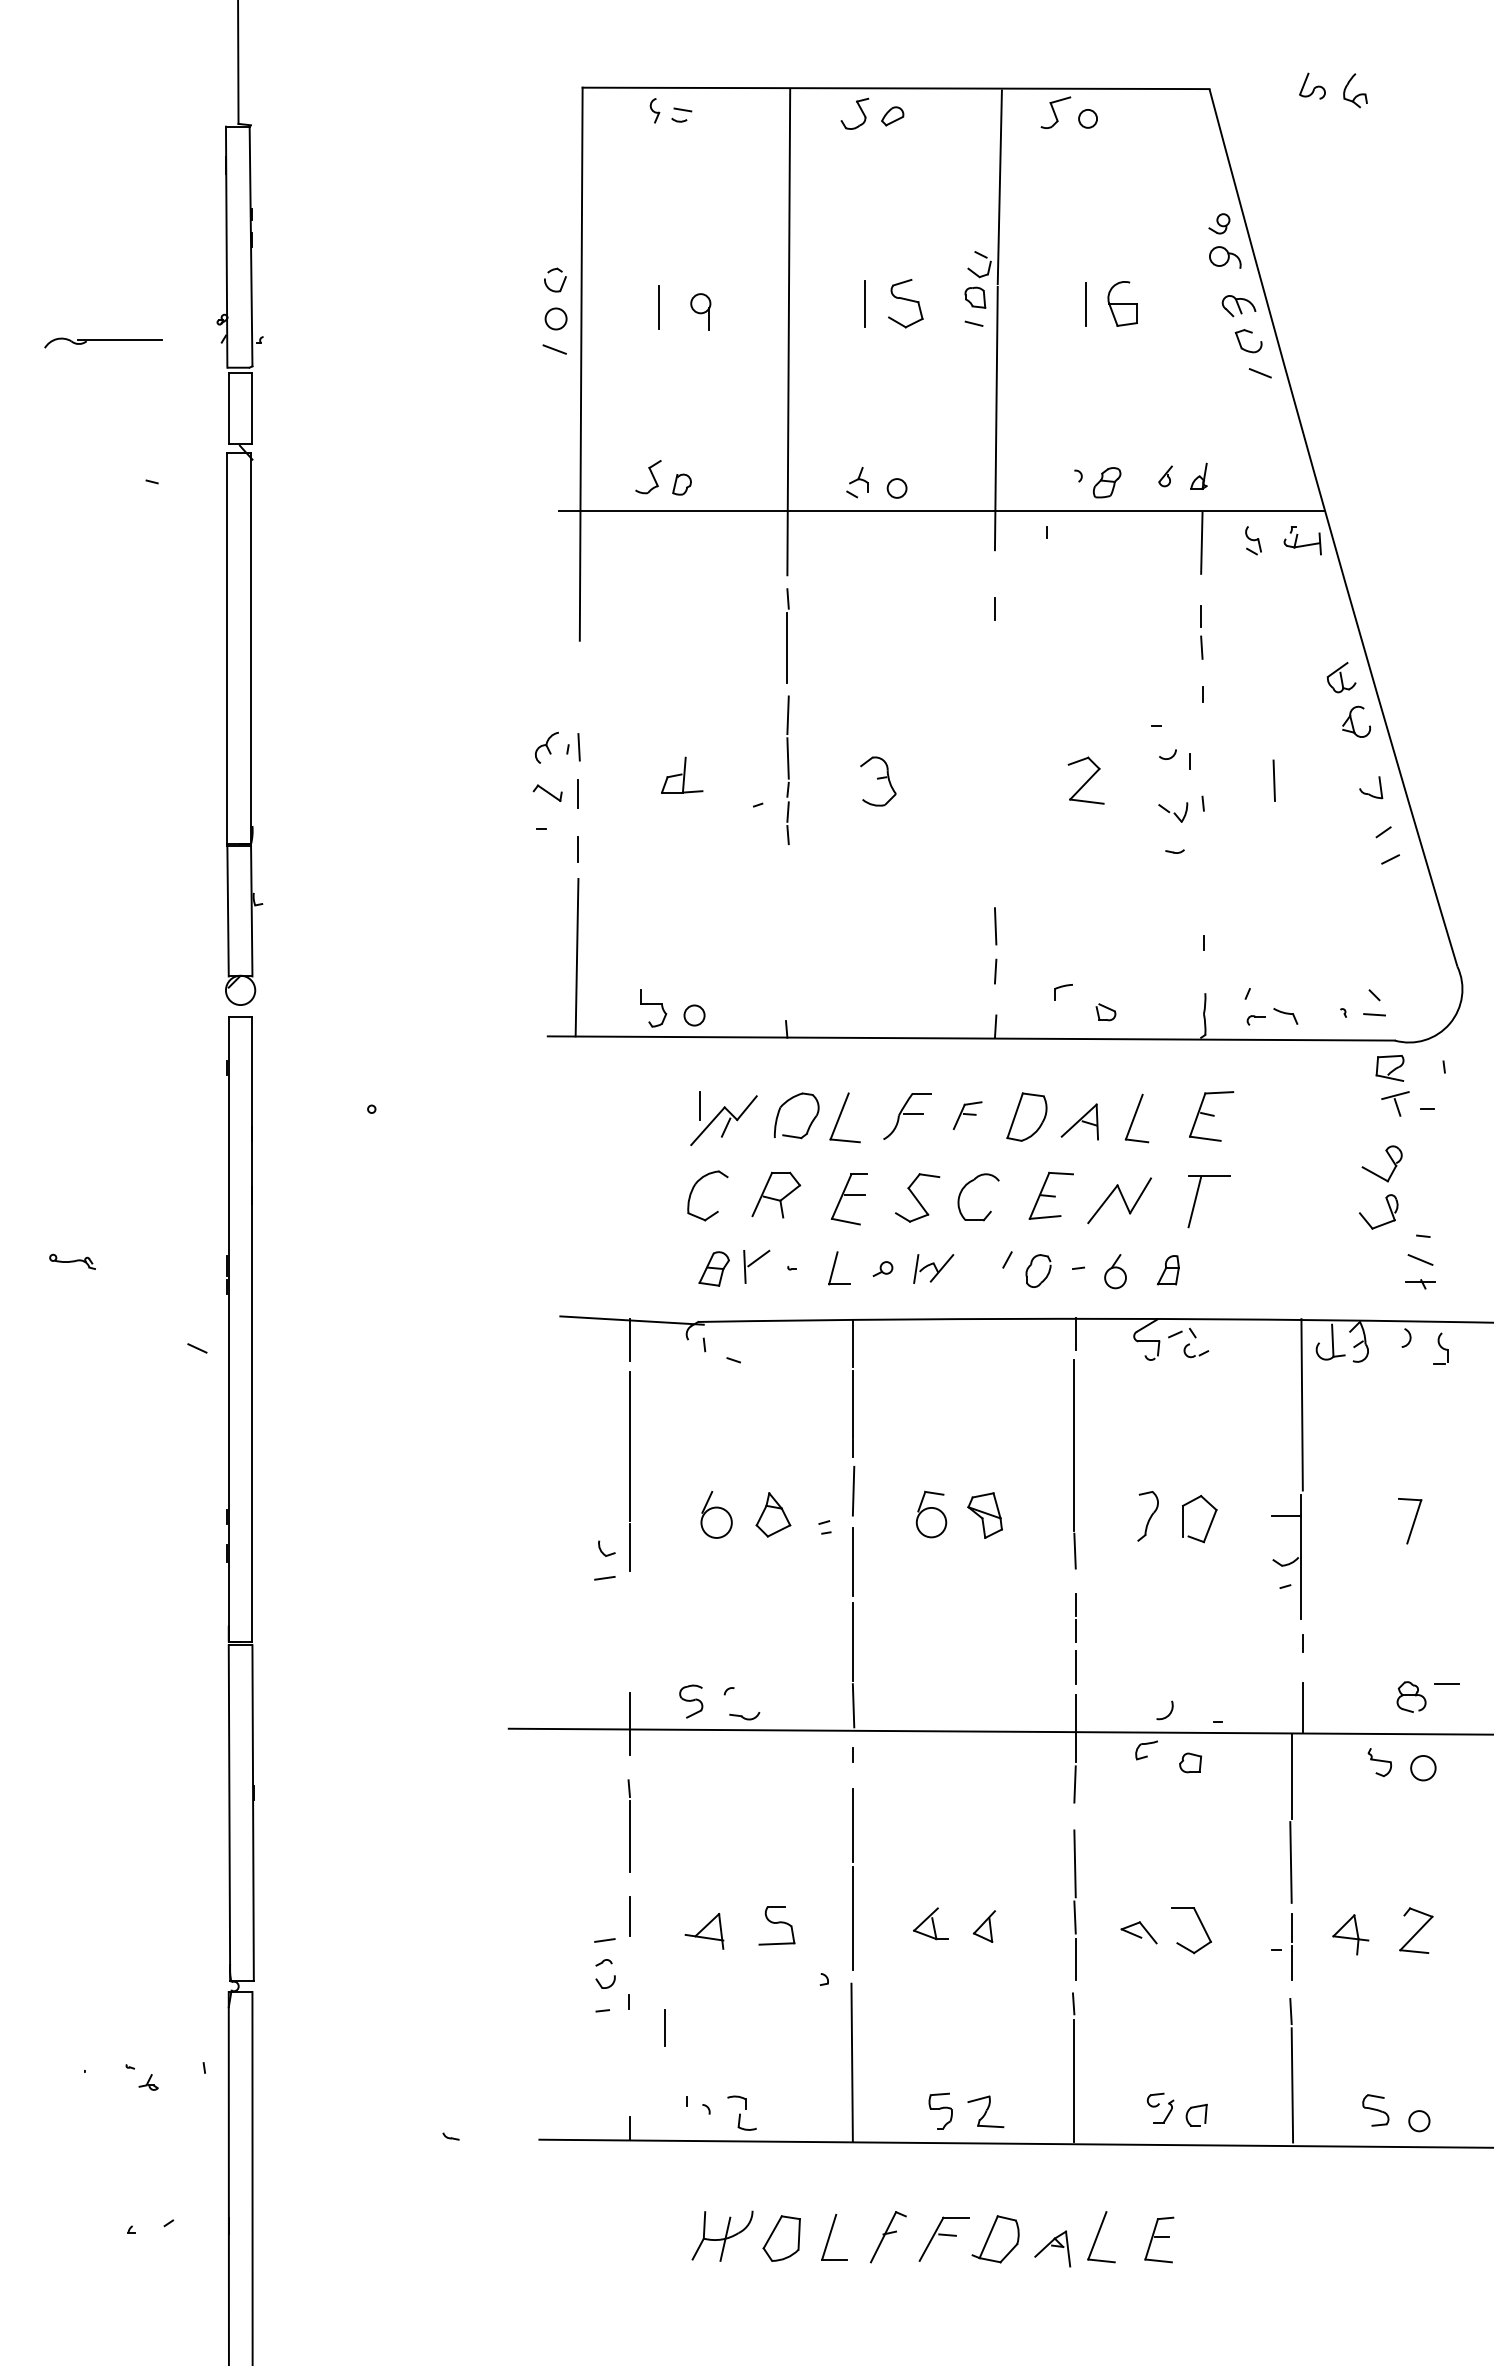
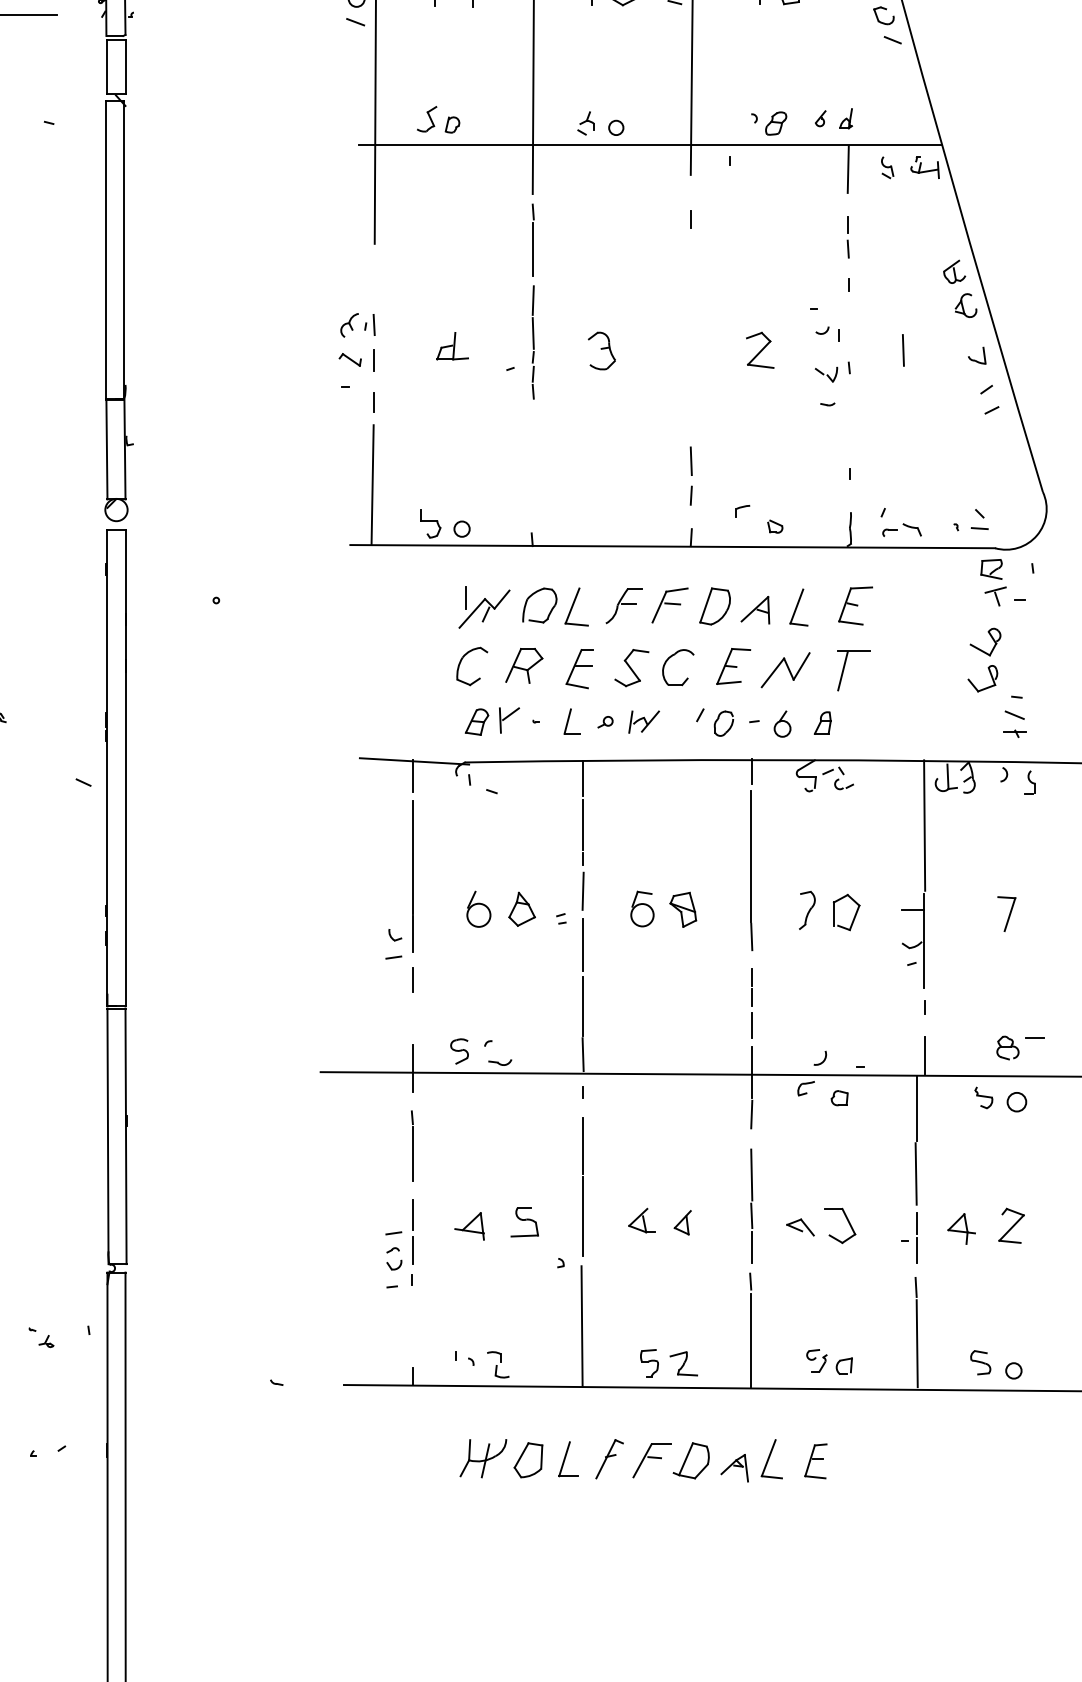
part: (967, 1115) -> (669, 605), size x1.67
line: (629, 1607) -> (412, 979), added
line: (664, 2027) -> (412, 1250), moved

